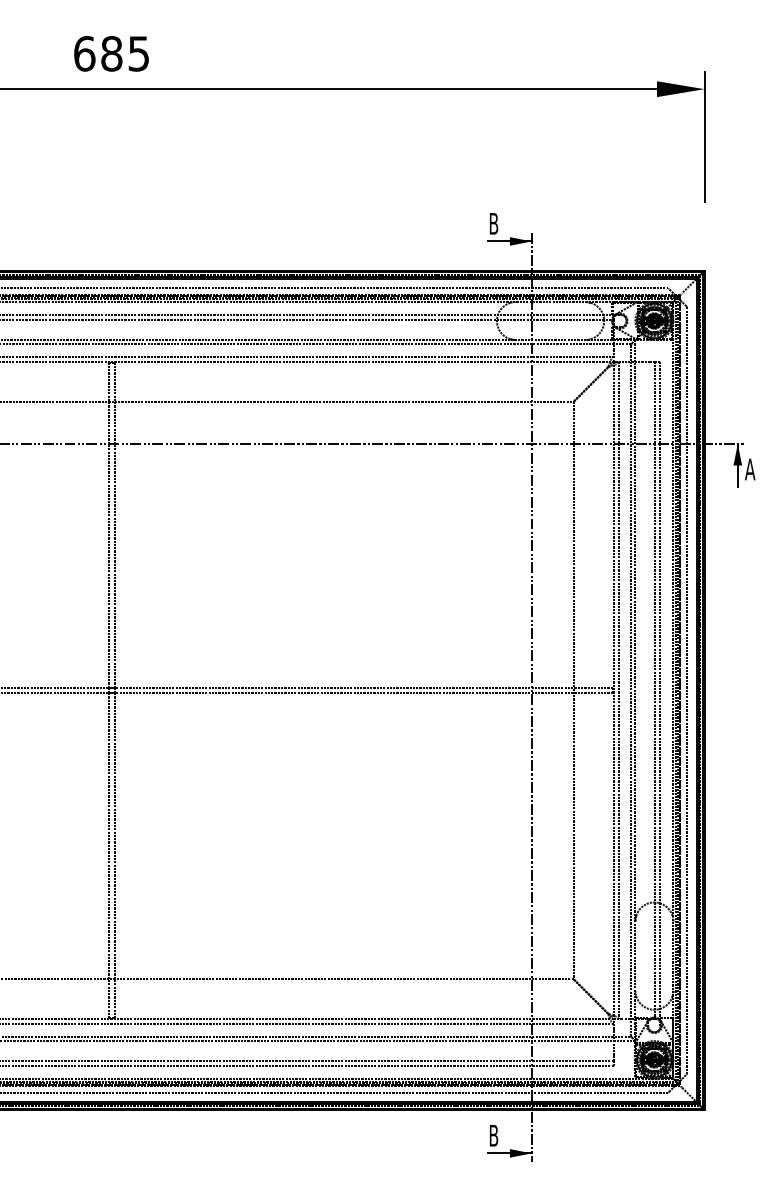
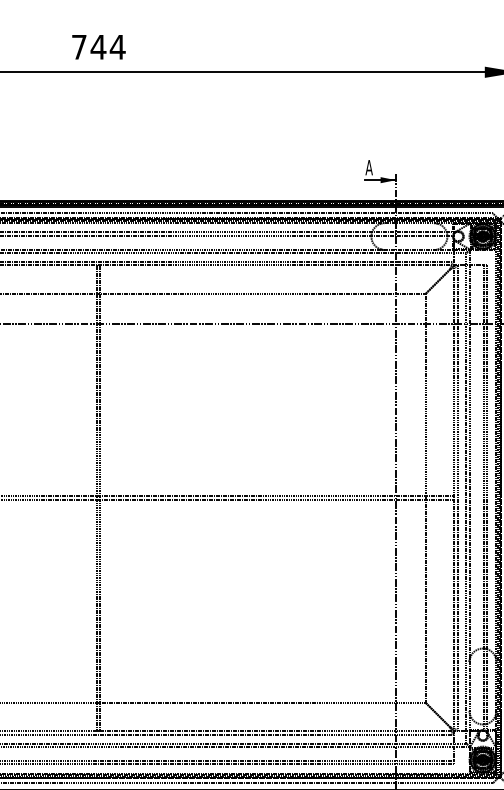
text: (112, 53) -> (99, 47), 685 -> 744
text: (493, 223) -> (368, 167), B -> A

